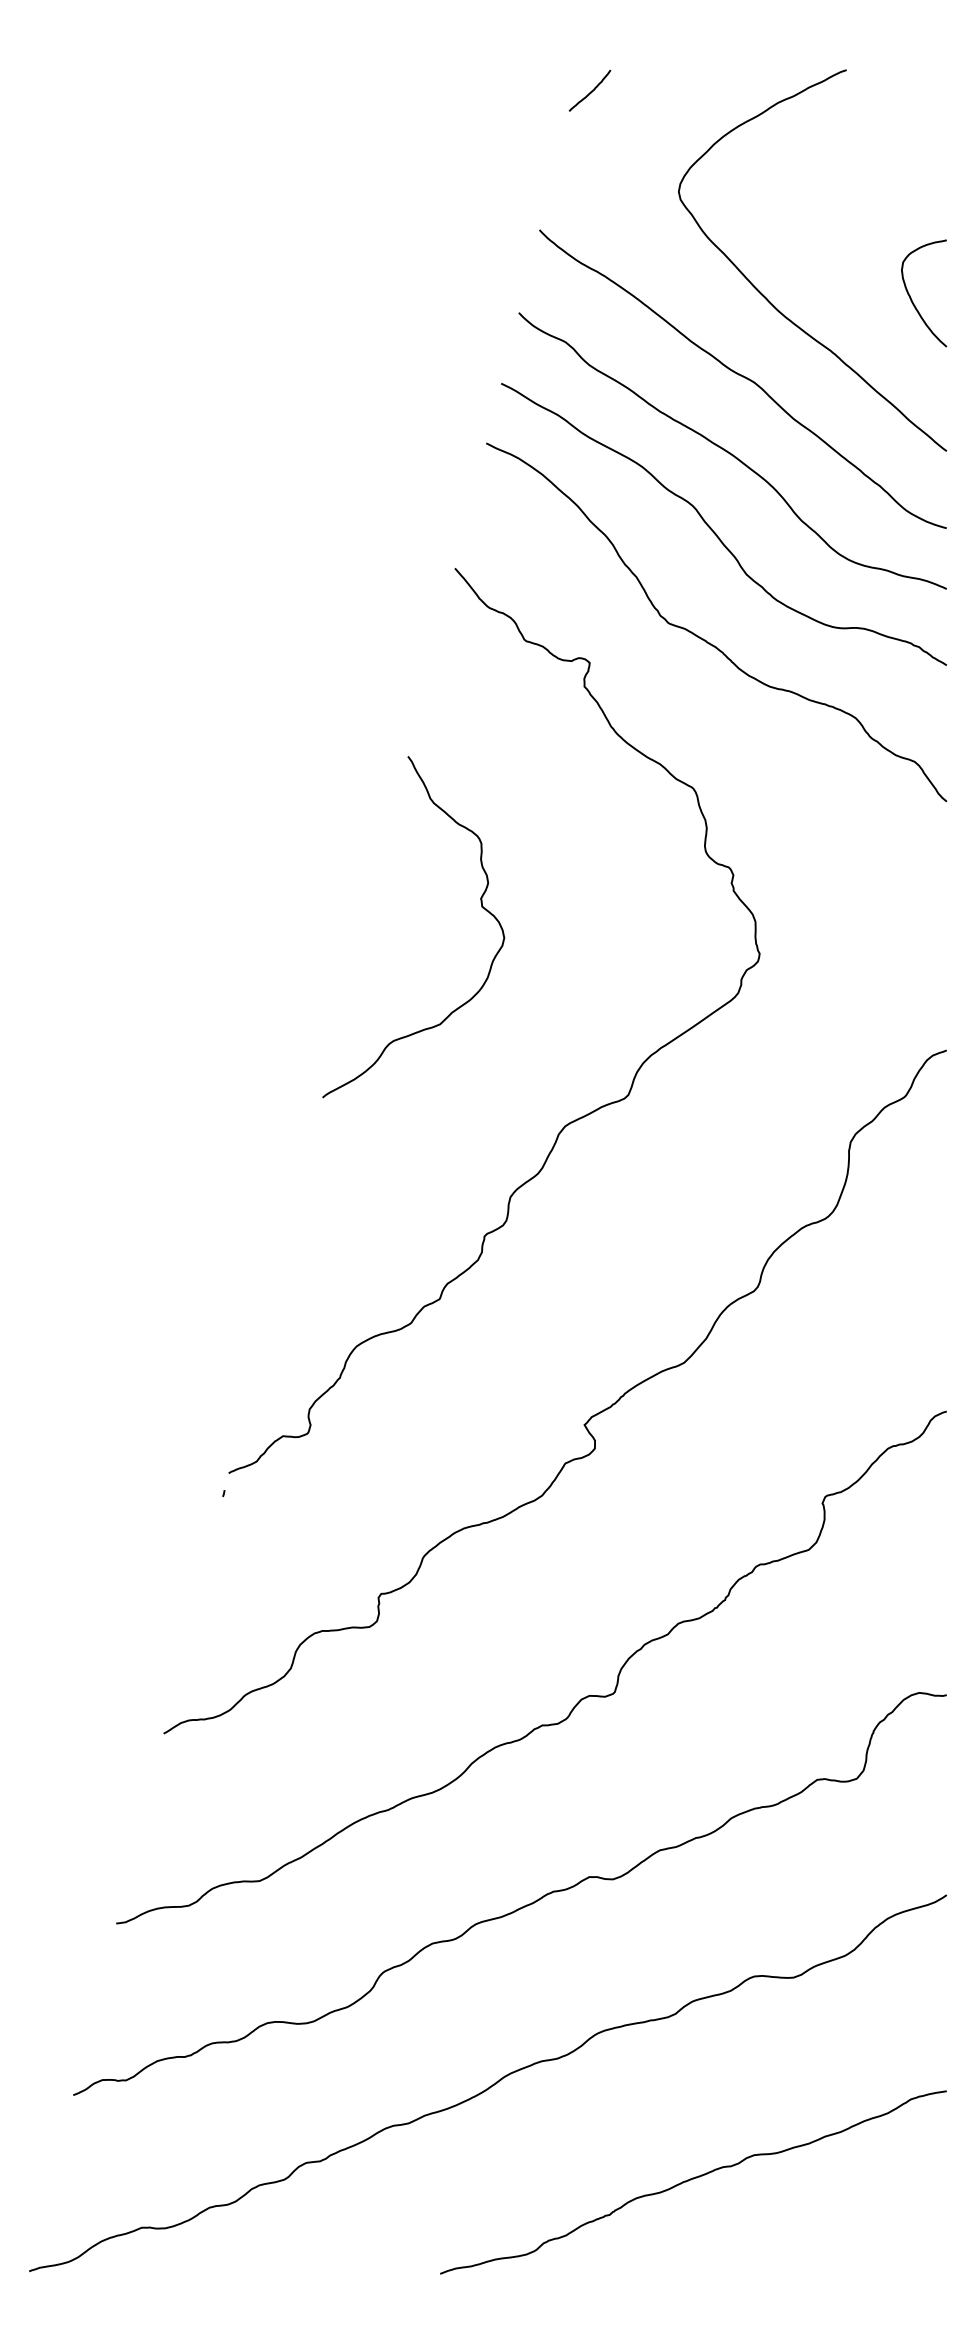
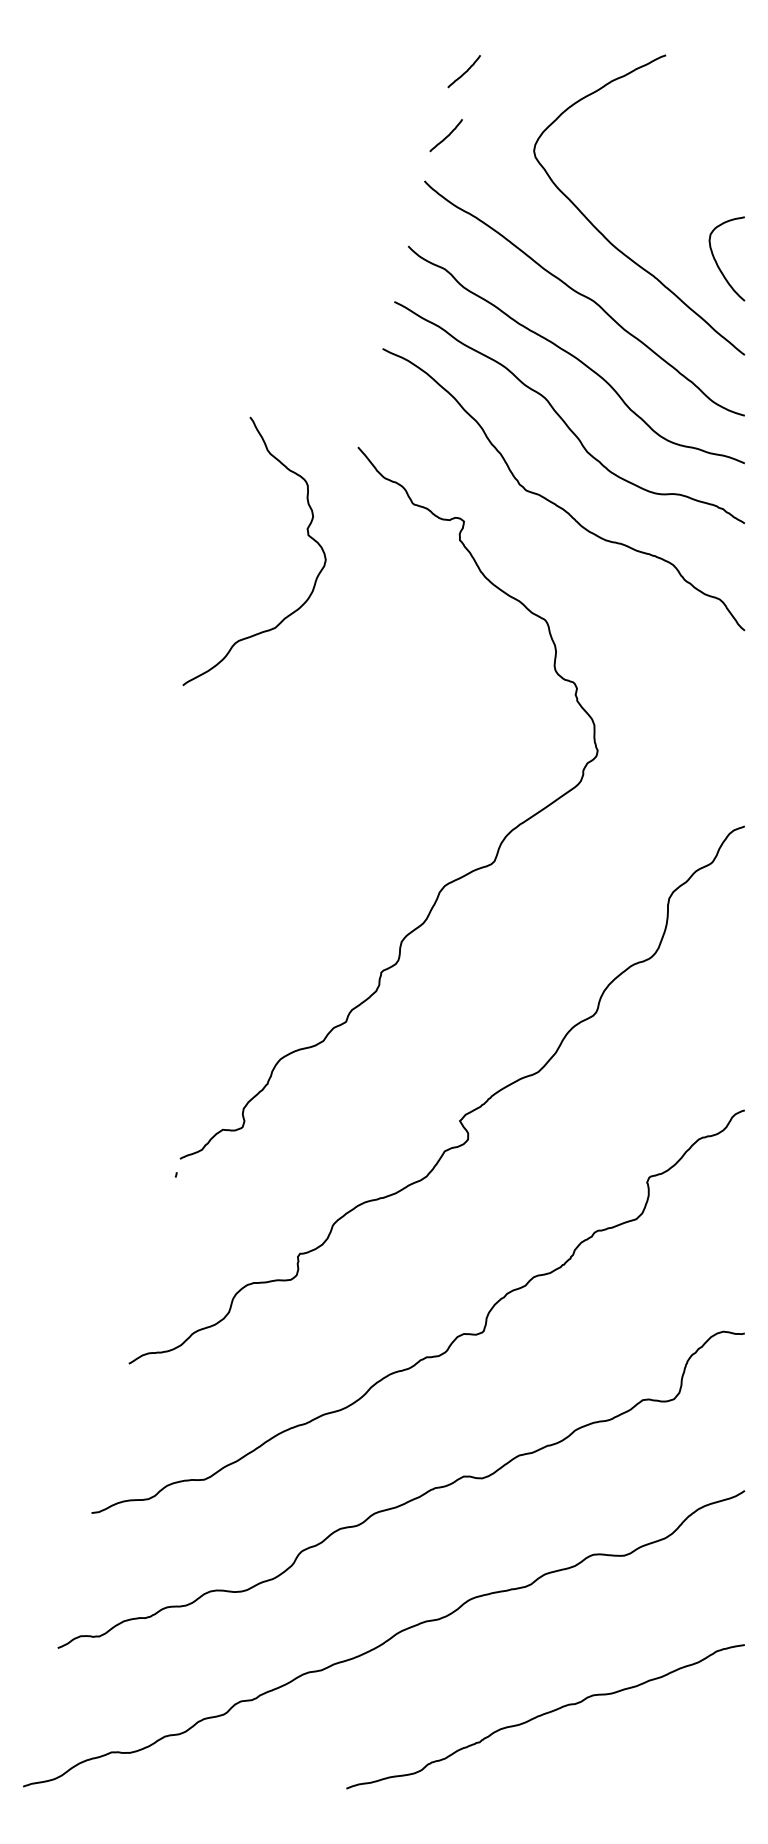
curve: (566, 173) -> (445, 136), added
curve: (912, 297) -> (717, 262), moved
curve: (481, 906) -> (307, 535), moved

